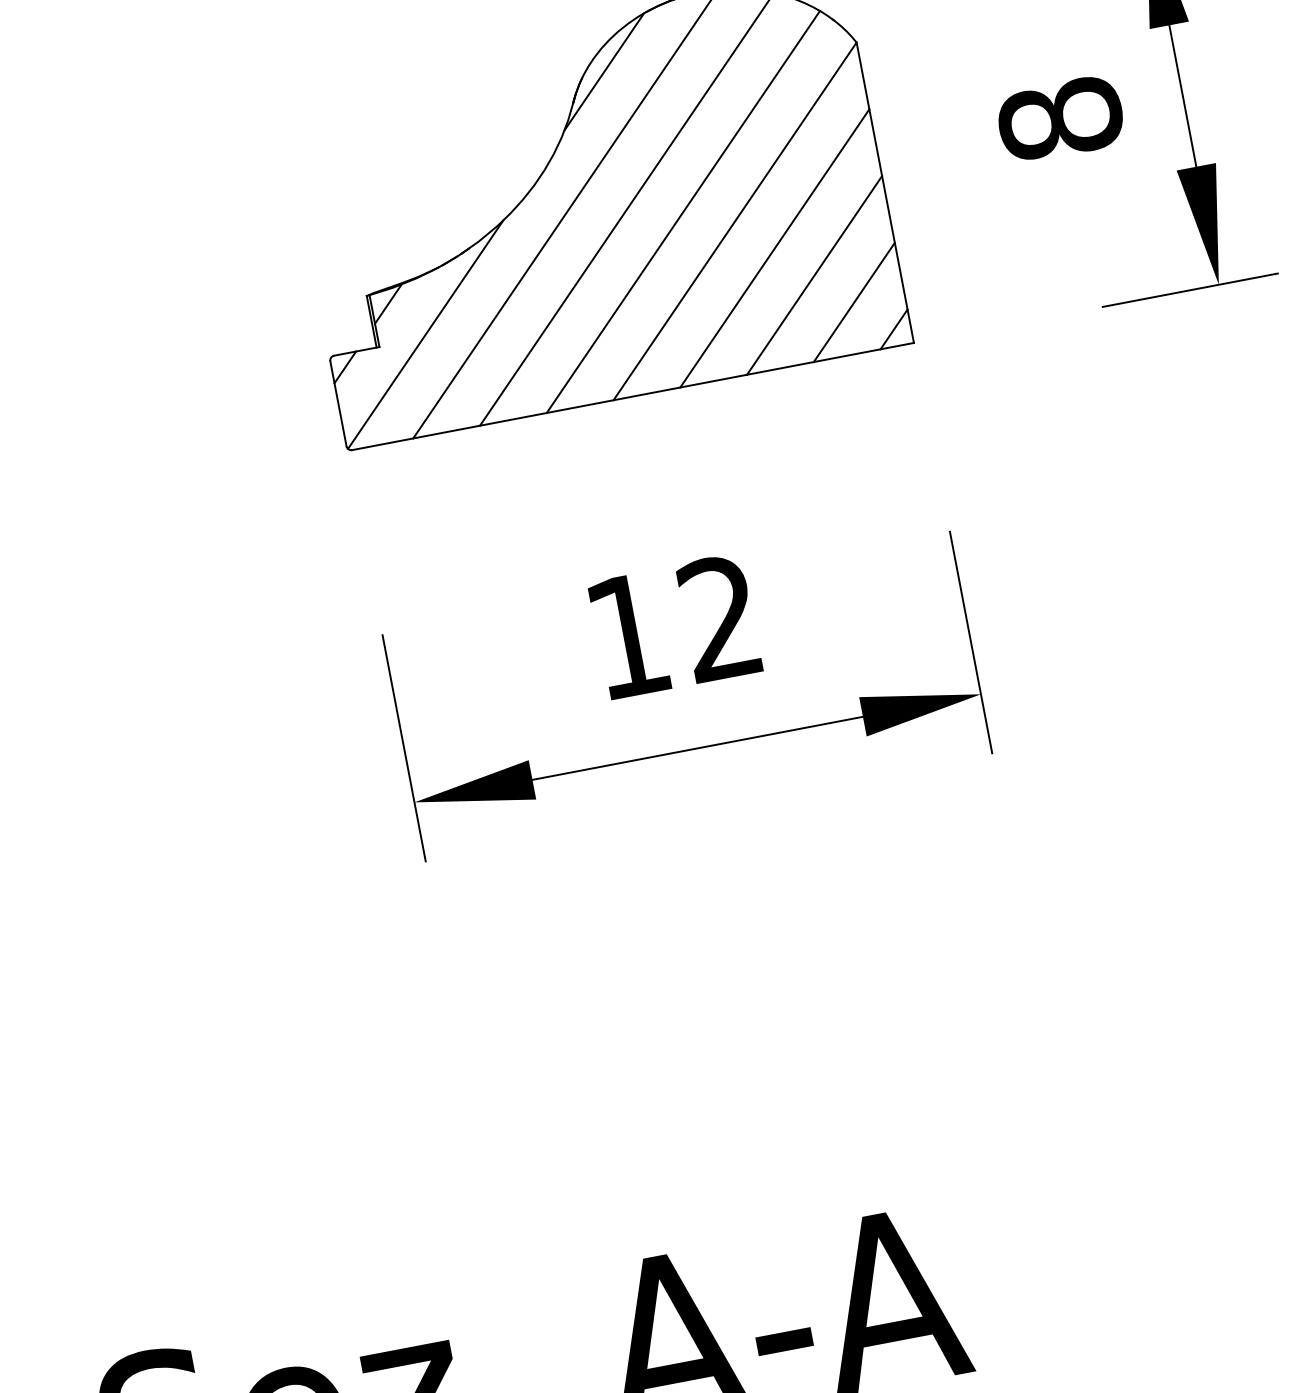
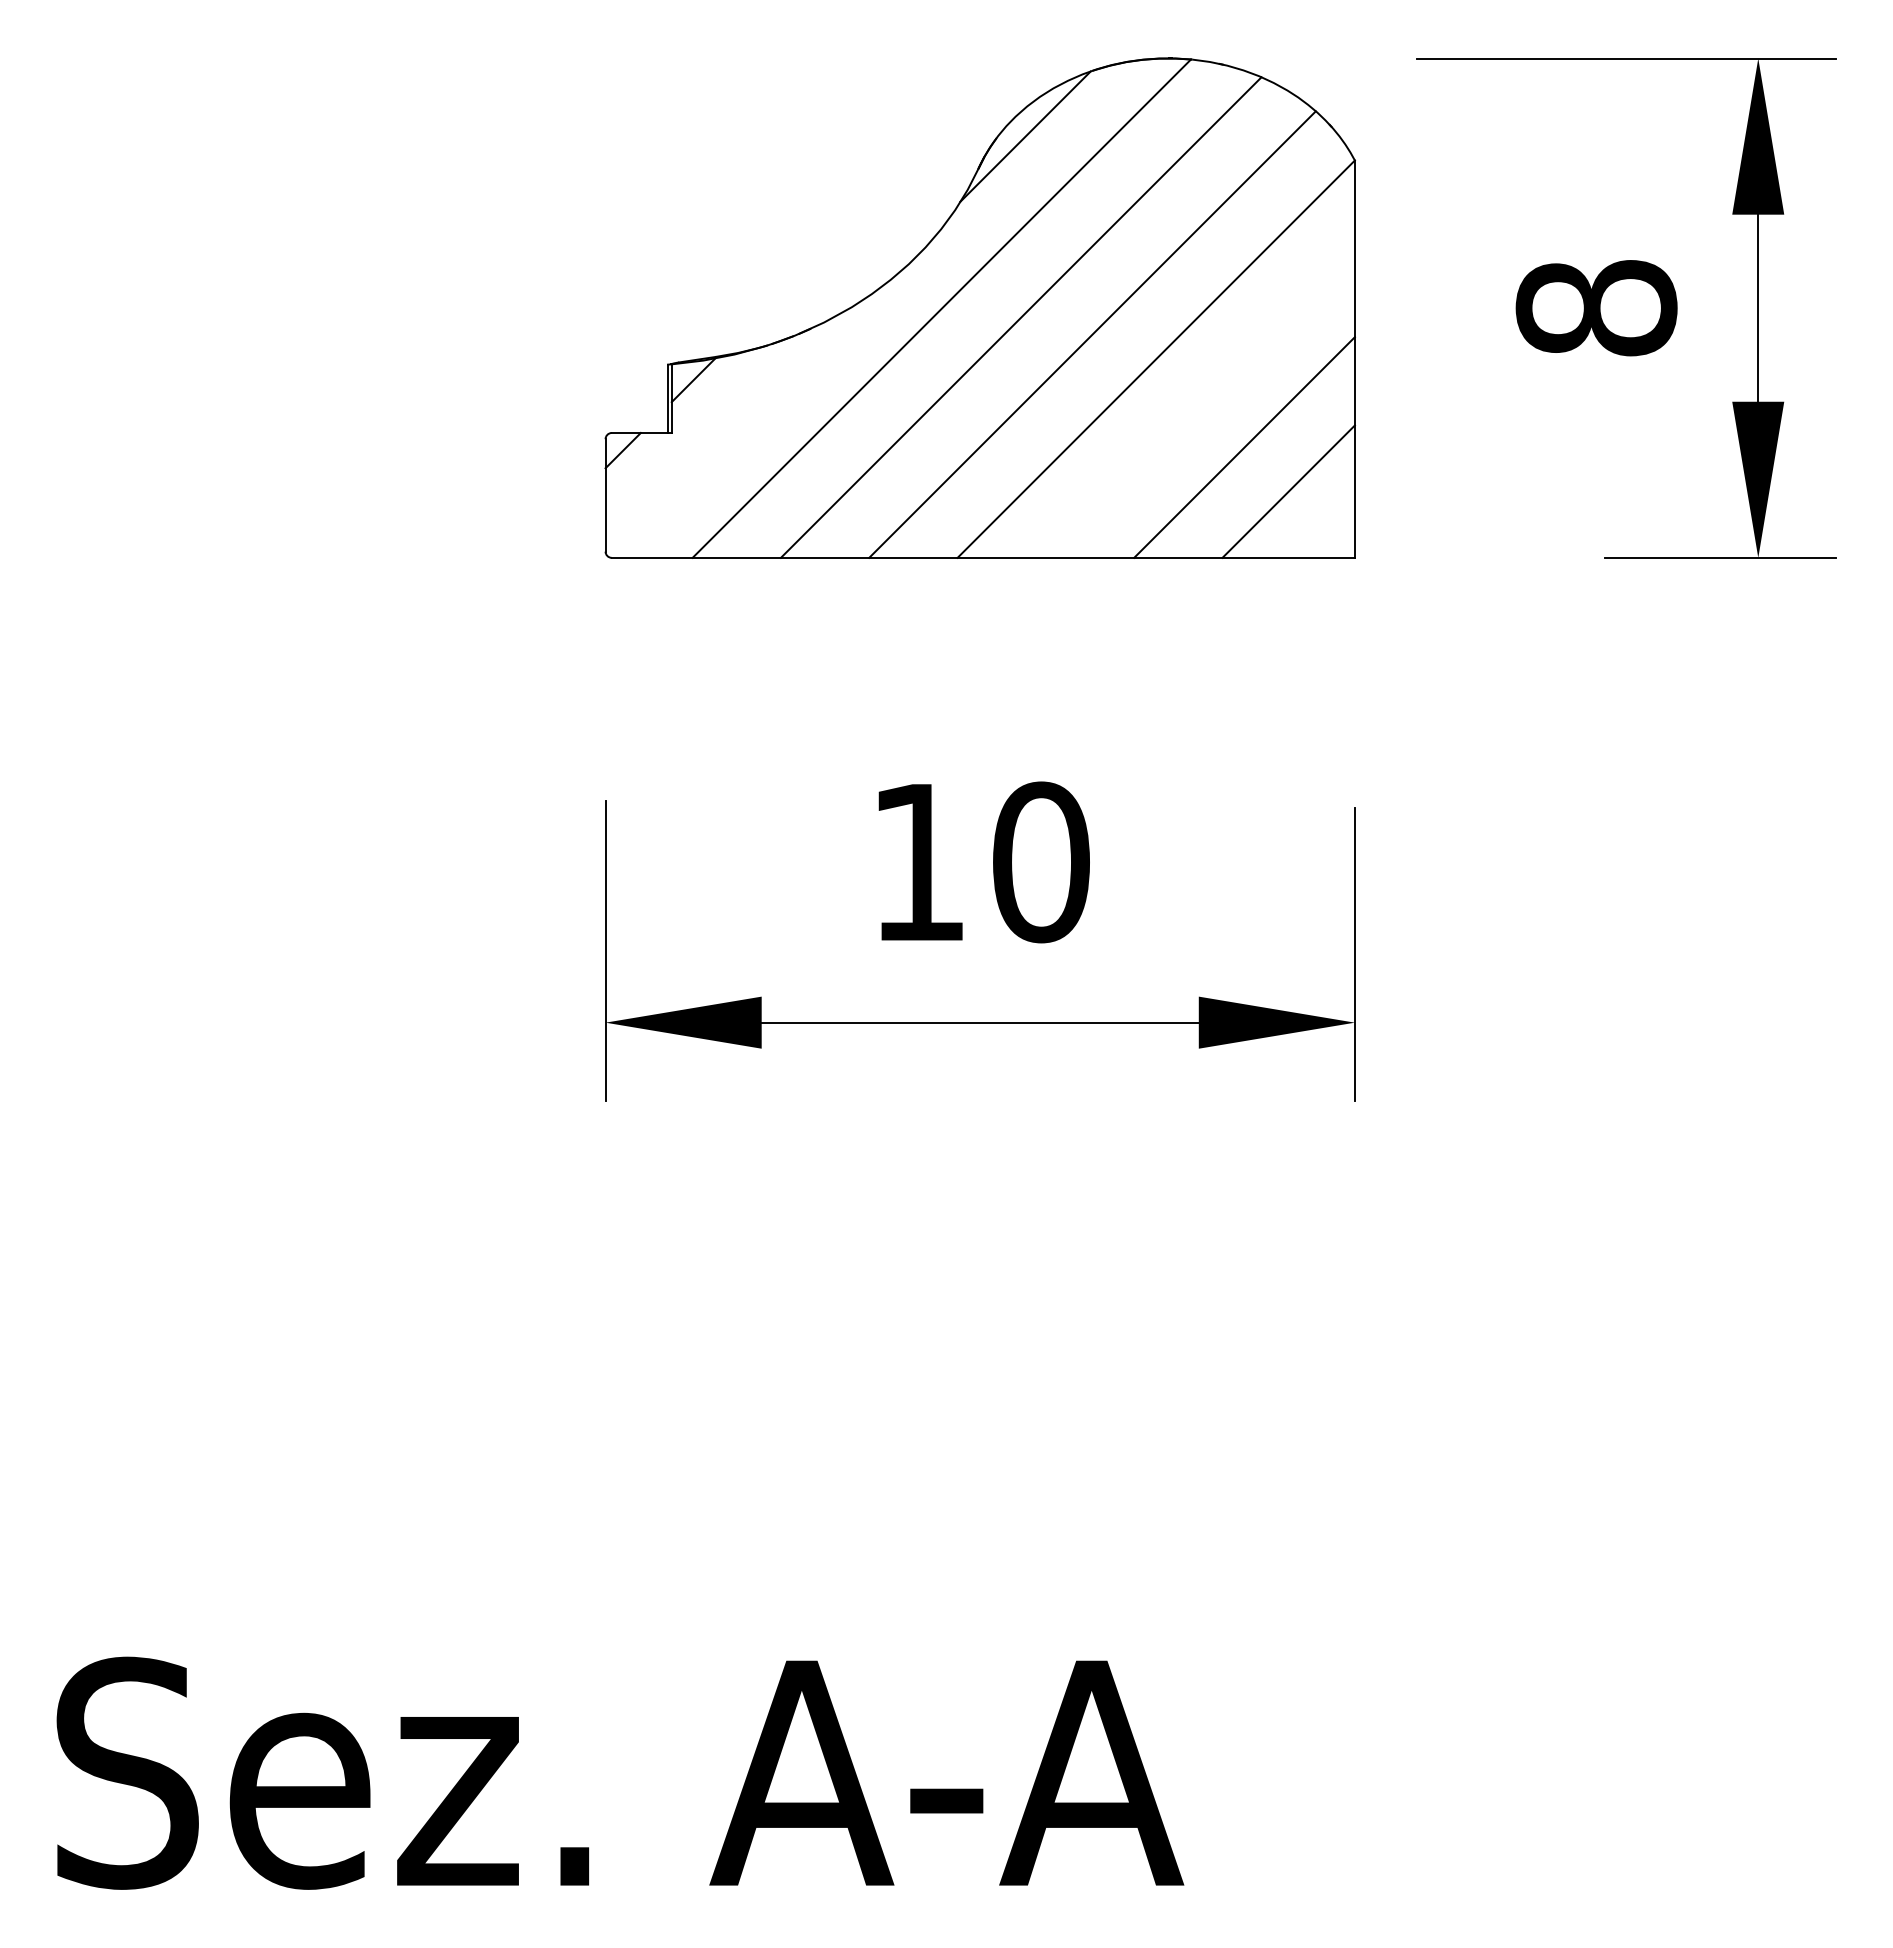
line: (774, 247) -> (1199, 402), removed
line: (893, 329) -> (1332, 535), removed
line: (425, 334) -> (733, 428), removed
text: (720, 618) -> (1041, 862), 12 -> 10

